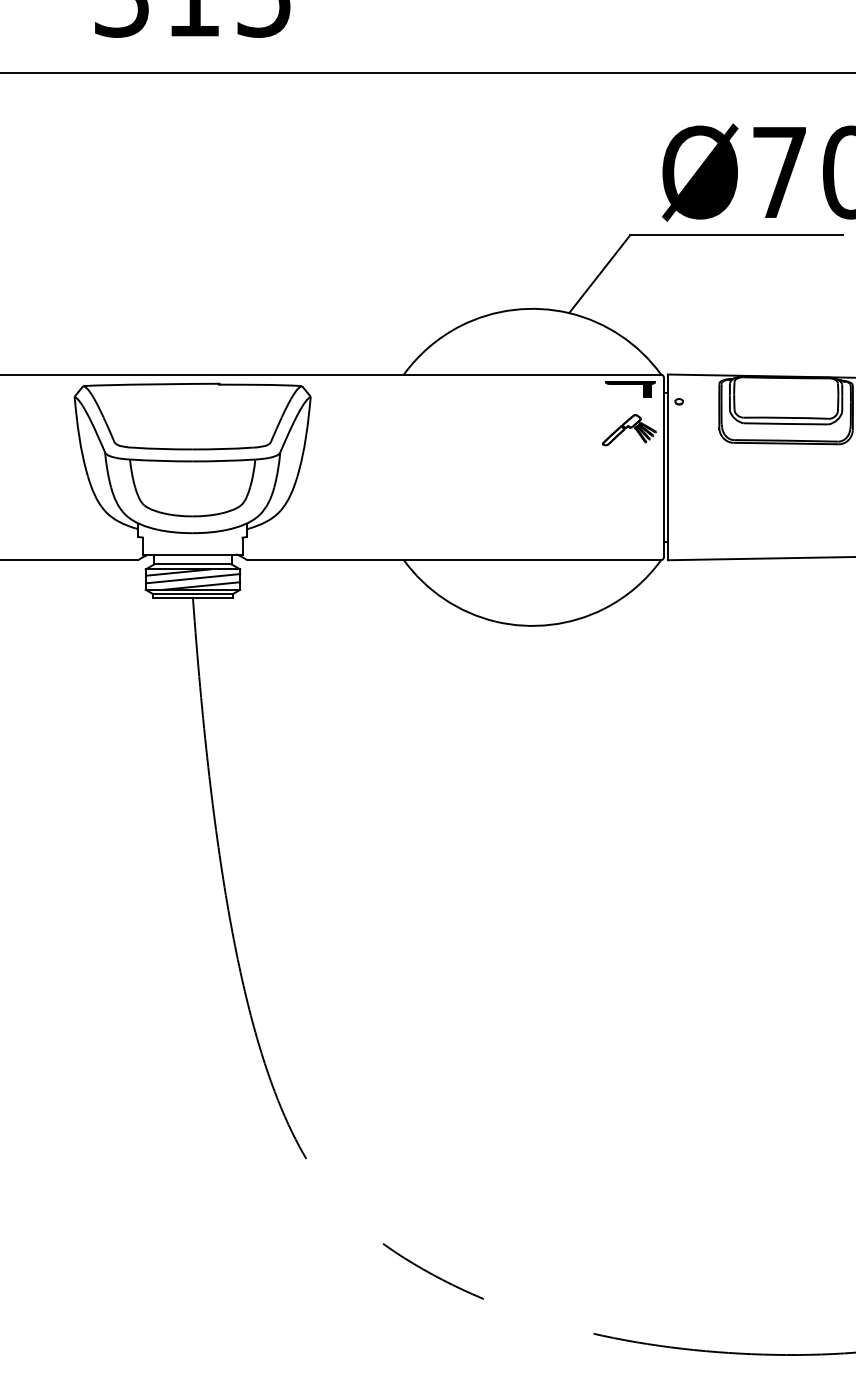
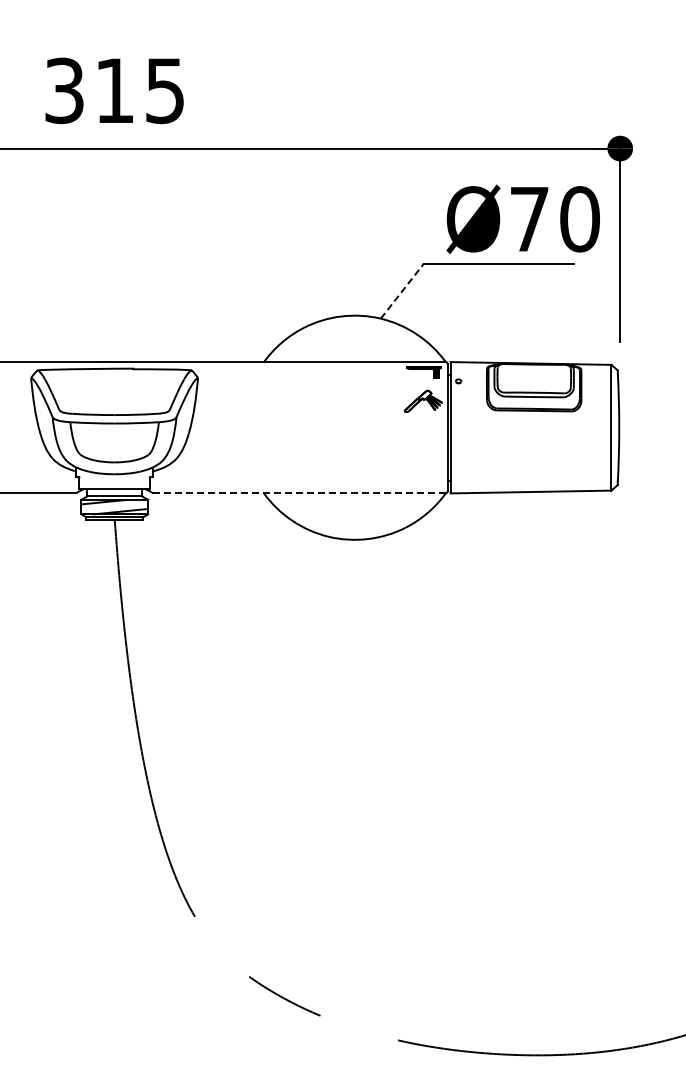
line: (599, 274) -> (402, 291), solid -> dashed
line: (452, 560) -> (298, 493), solid -> dashed
line: (192, 578) -> (114, 506), removed

